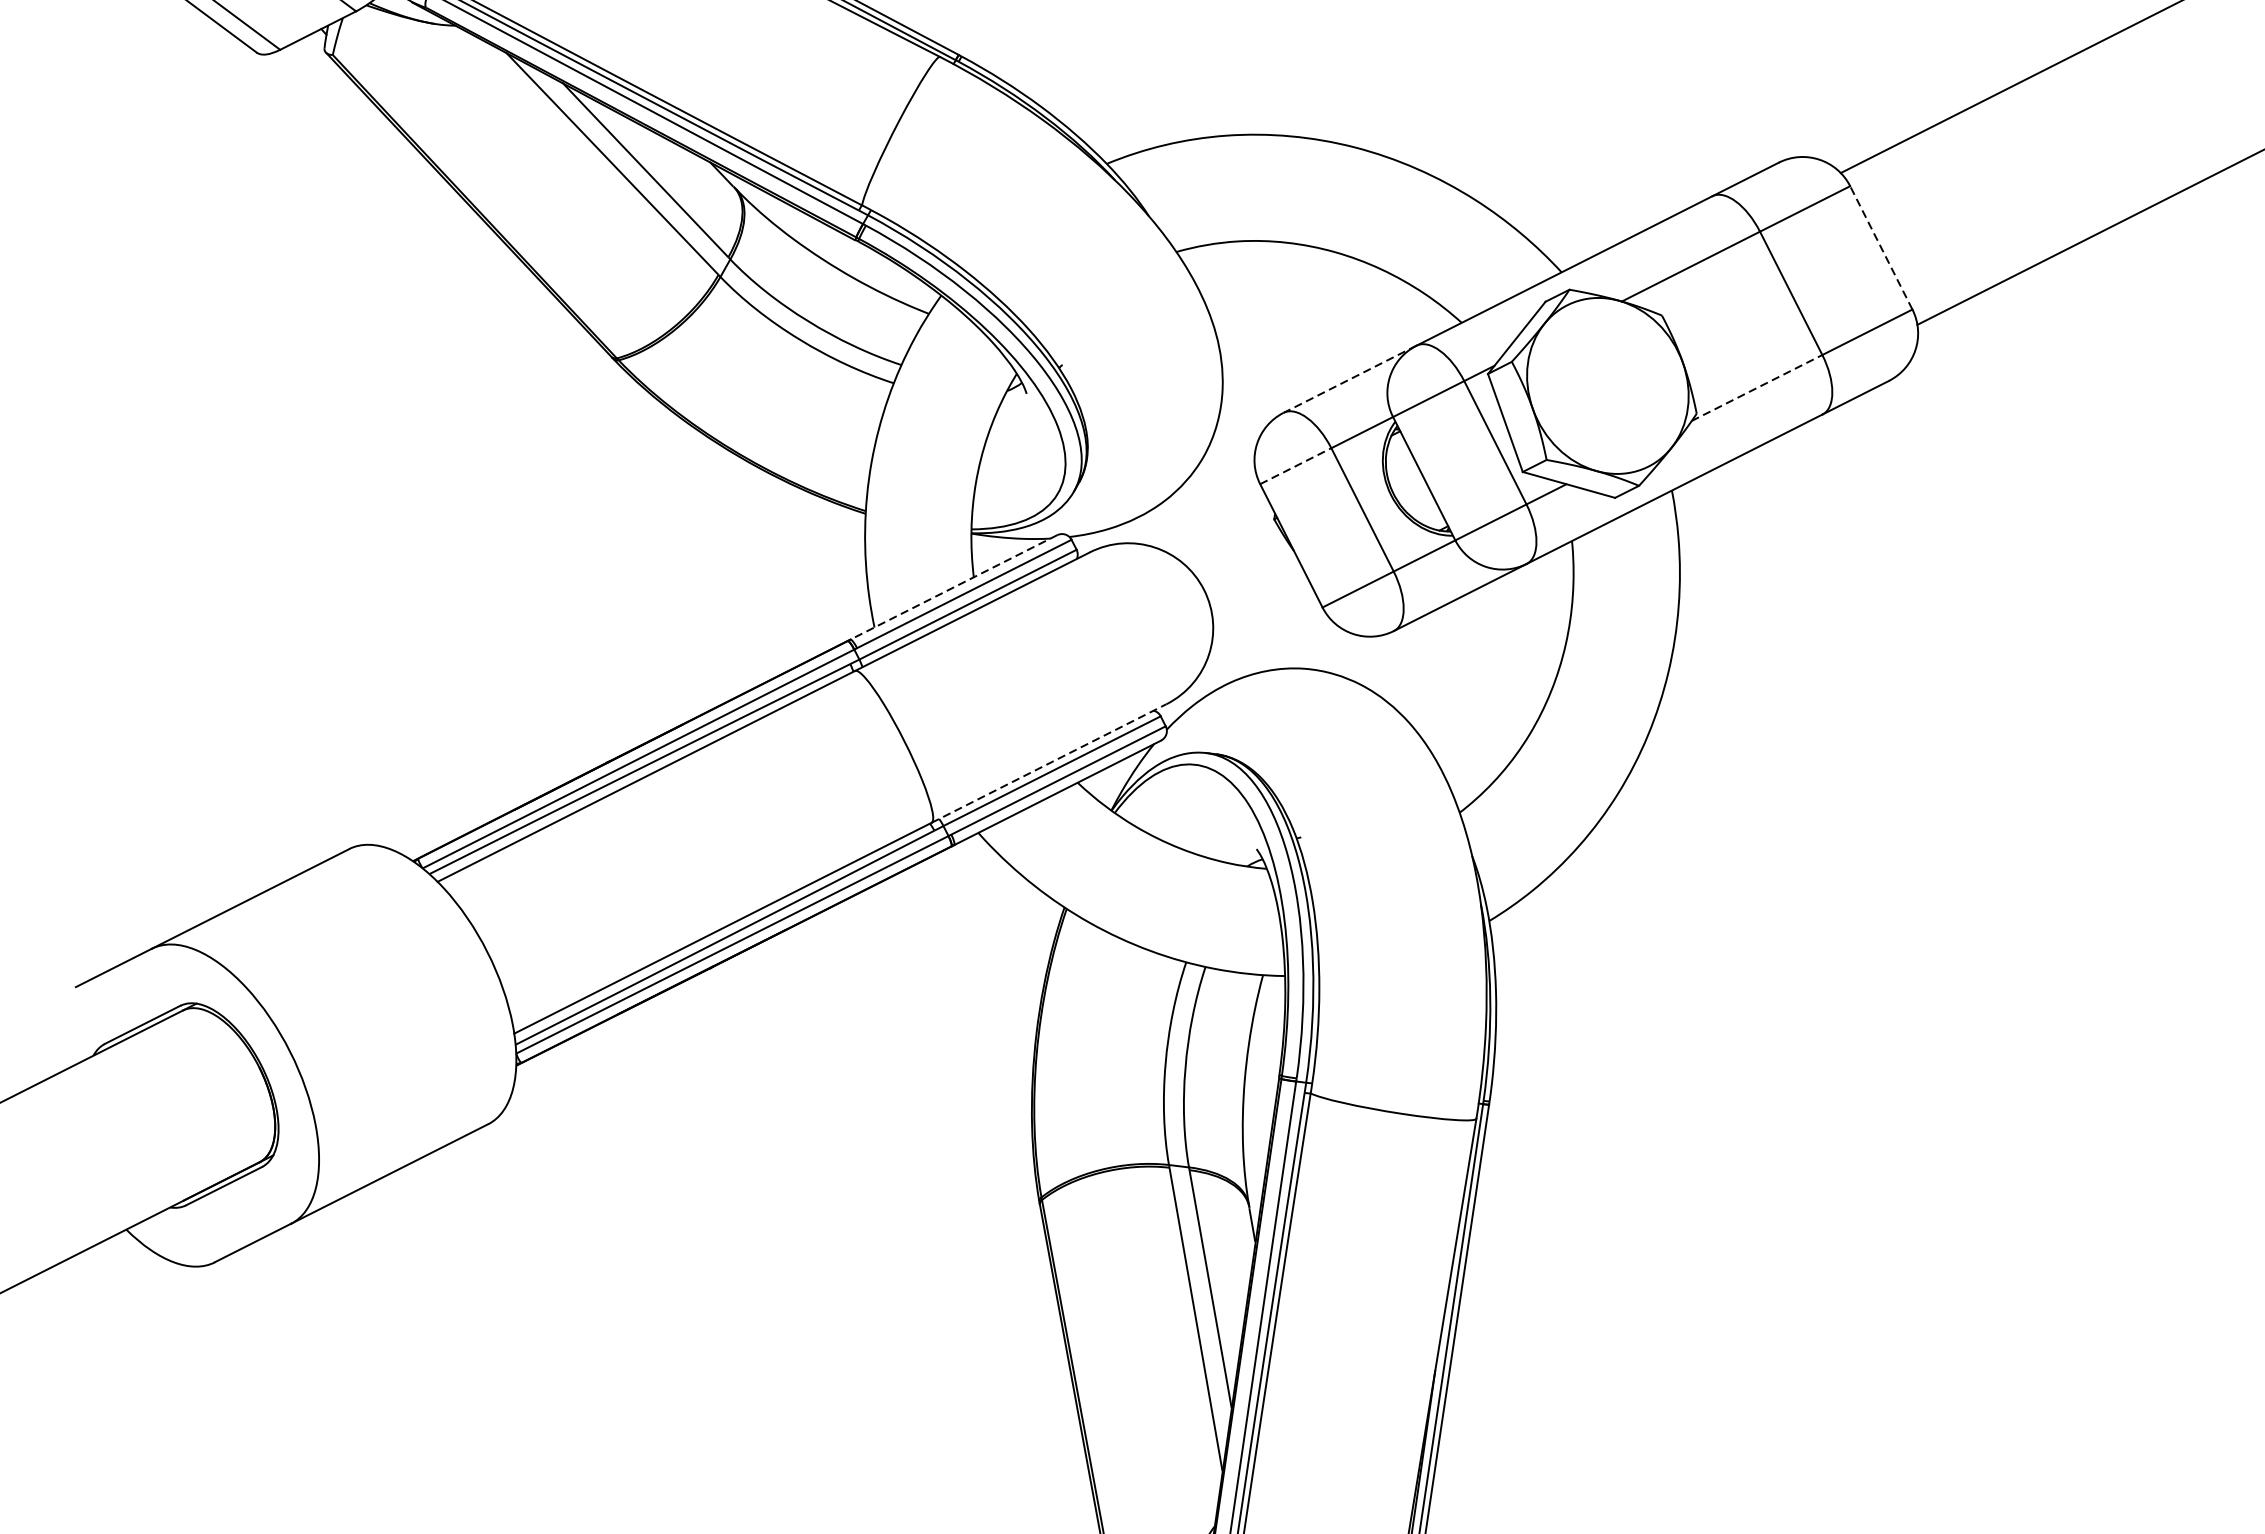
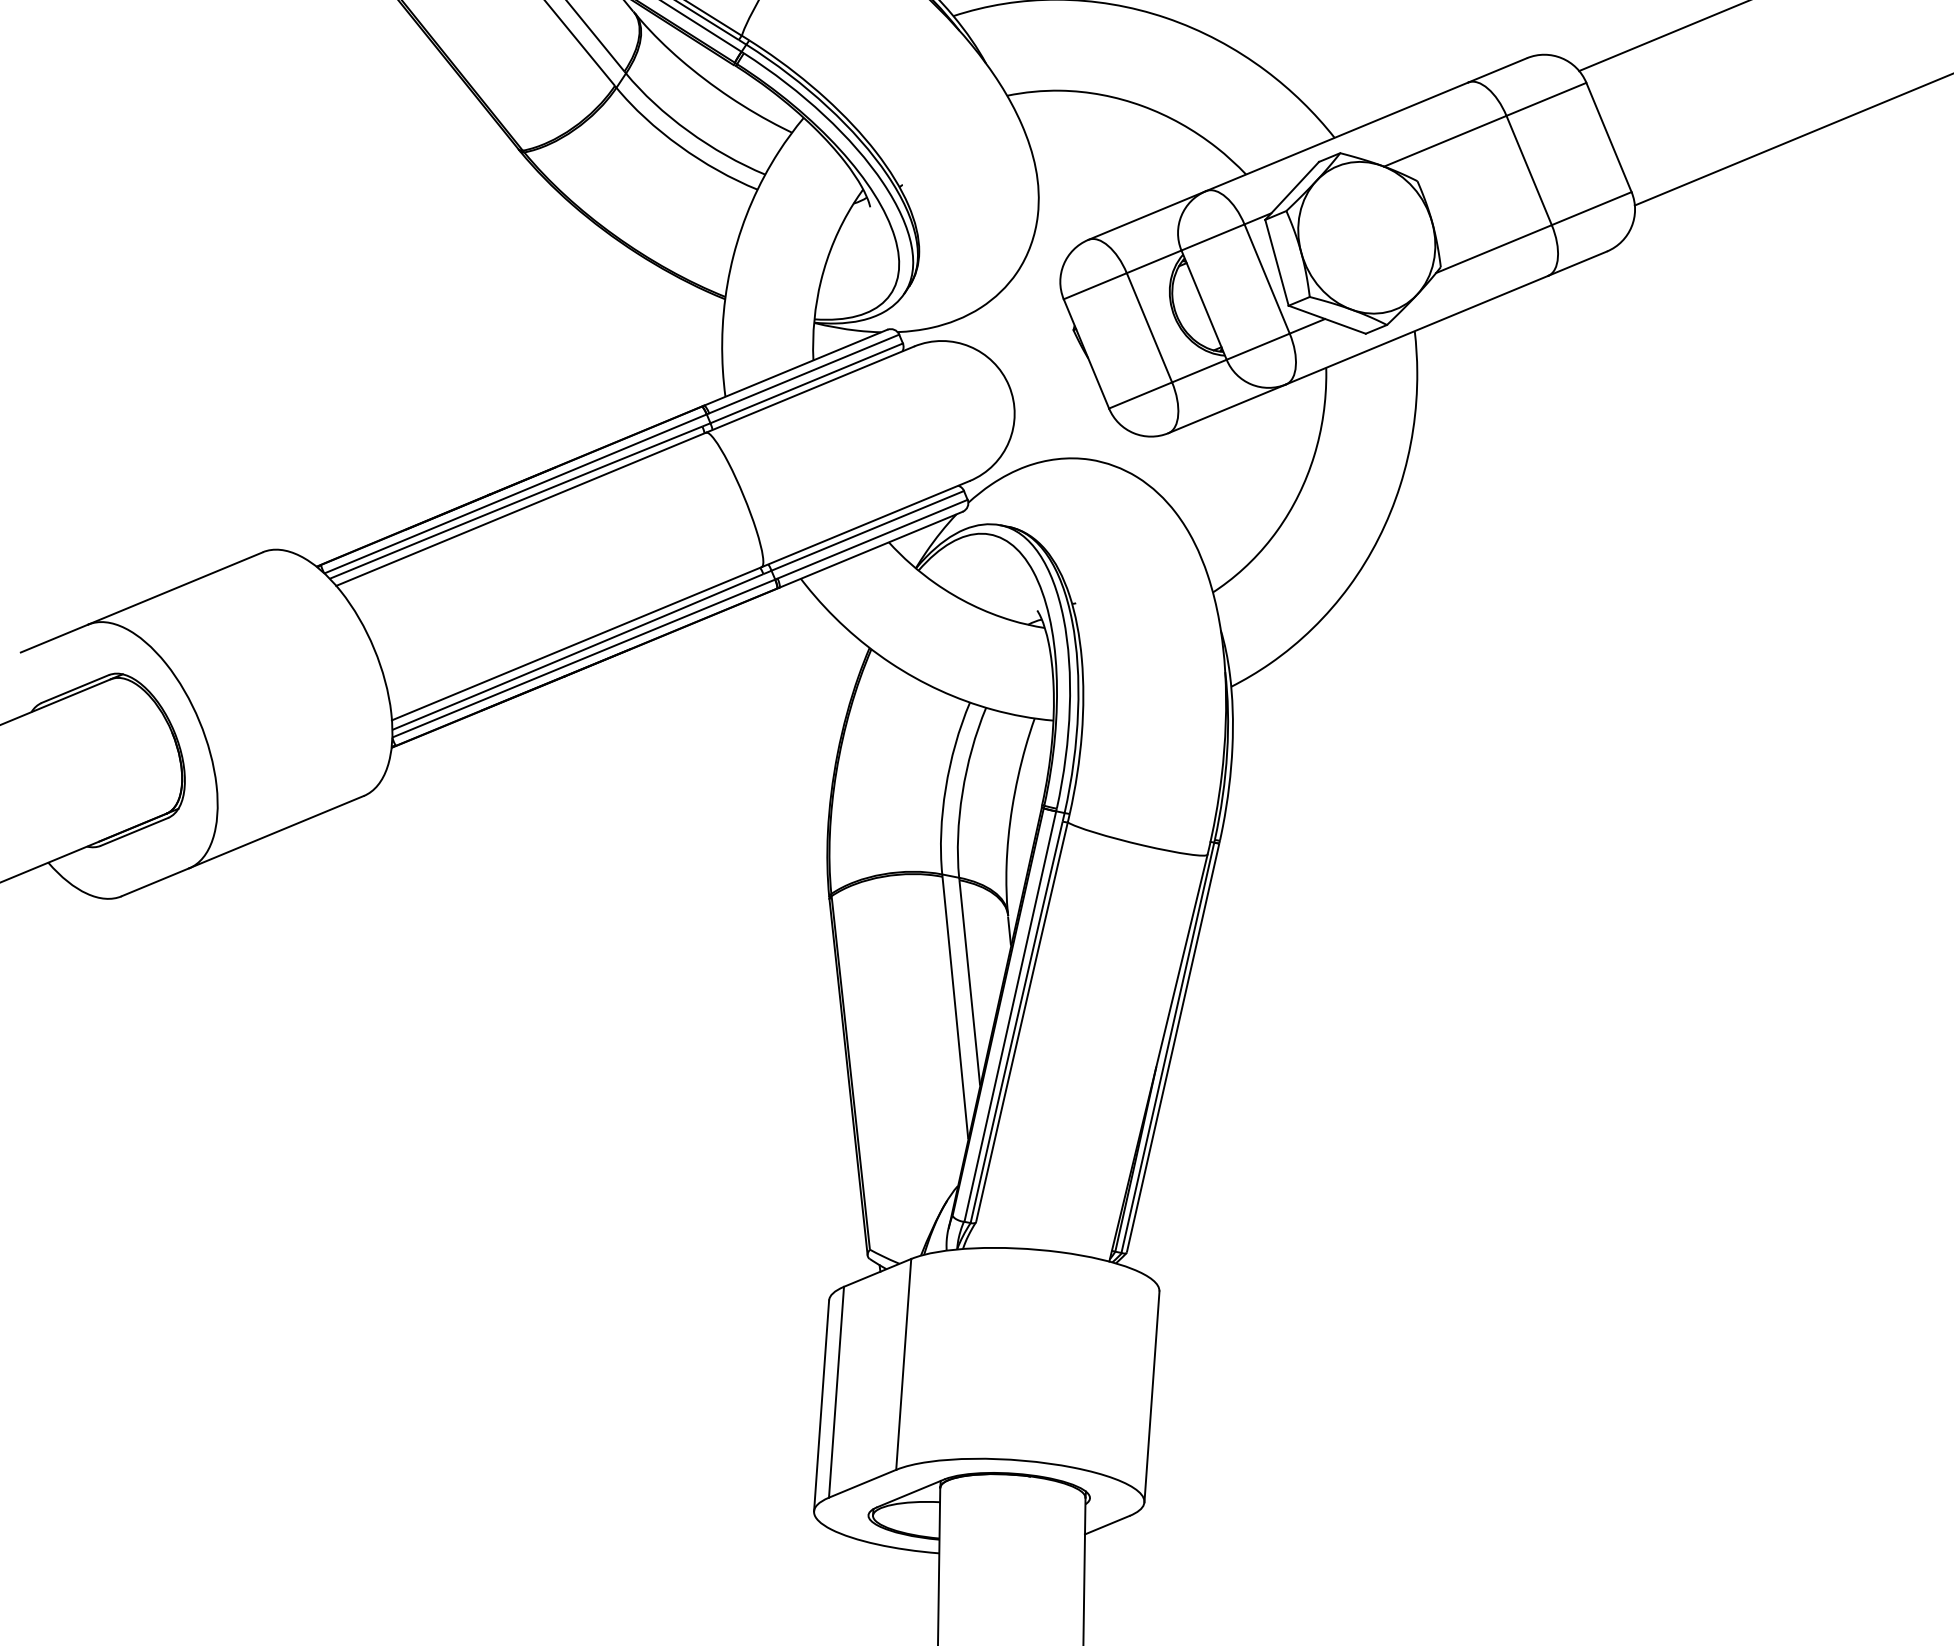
line: (1880, 247) -> (1608, 137), dashed -> solid
line: (1350, 379) -> (1147, 215), dashed -> solid
line: (1756, 388) -> (1493, 249), dashed -> solid
line: (1296, 466) -> (1095, 286), dashed -> solid
line: (953, 587) -> (795, 367), dashed -> solid
line: (1048, 763) -> (865, 524), dashed -> solid

